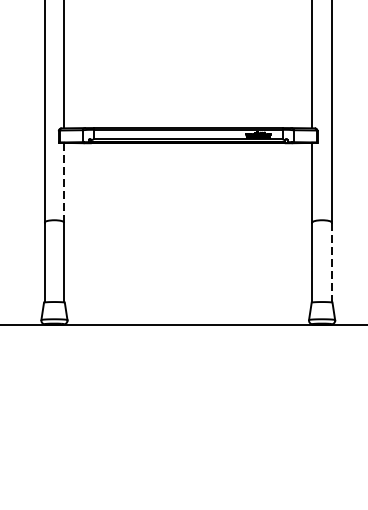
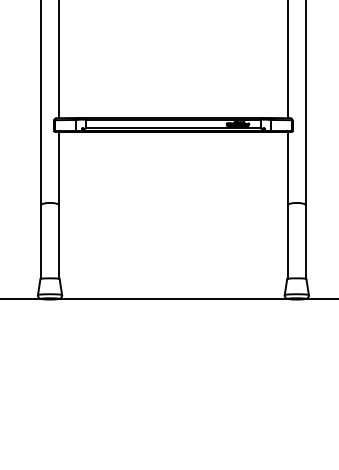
line: (63, 182) -> (58, 168), dashed -> solid
line: (331, 262) -> (305, 241), dashed -> solid

